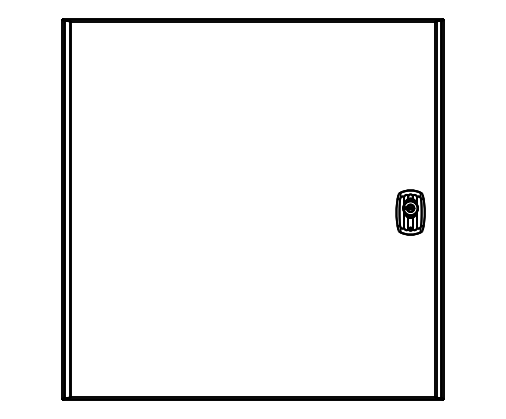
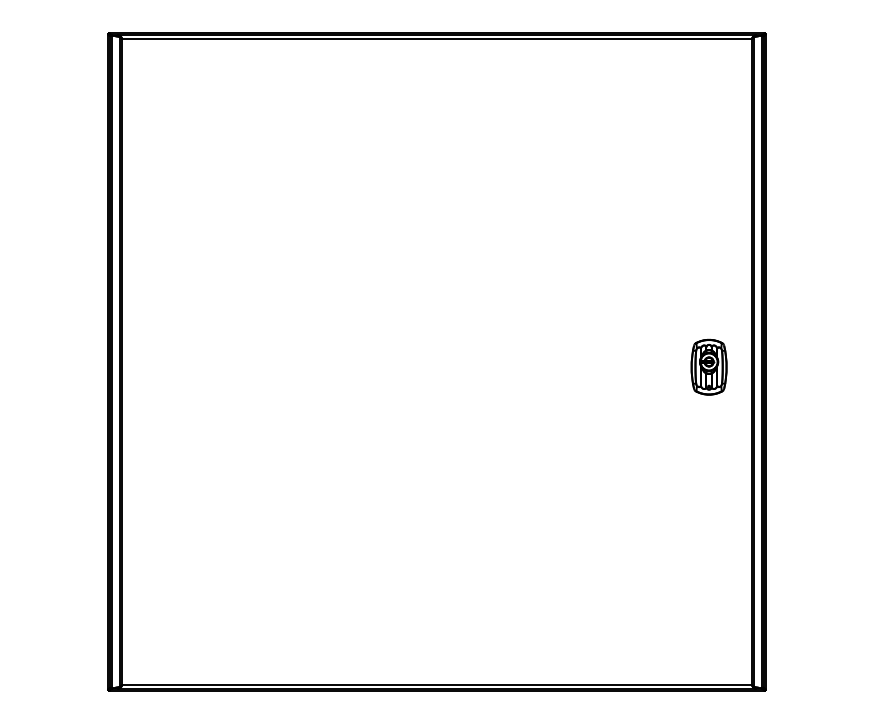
part: (410, 212) -> (709, 367), size x0.71

